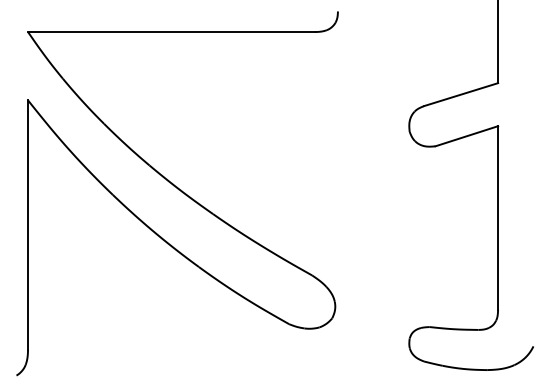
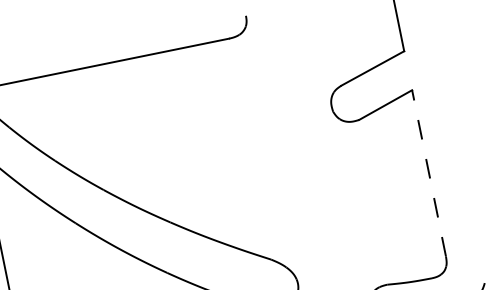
line: (498, 218) -> (429, 173), solid -> dashed

